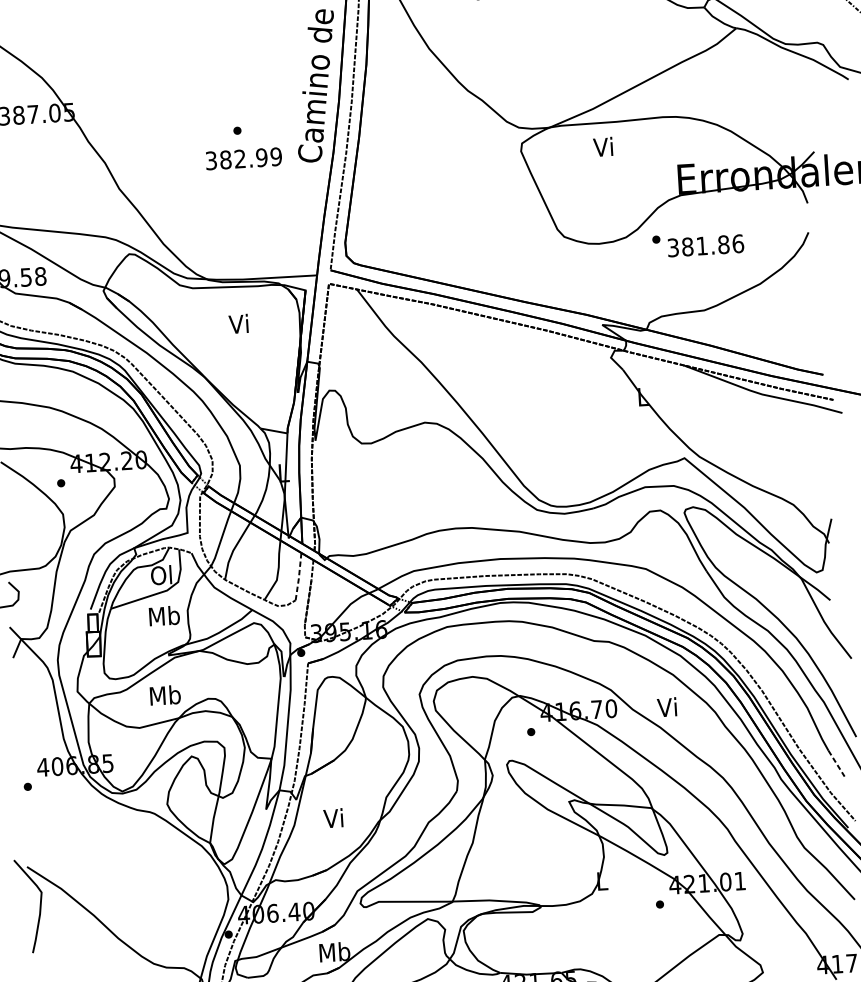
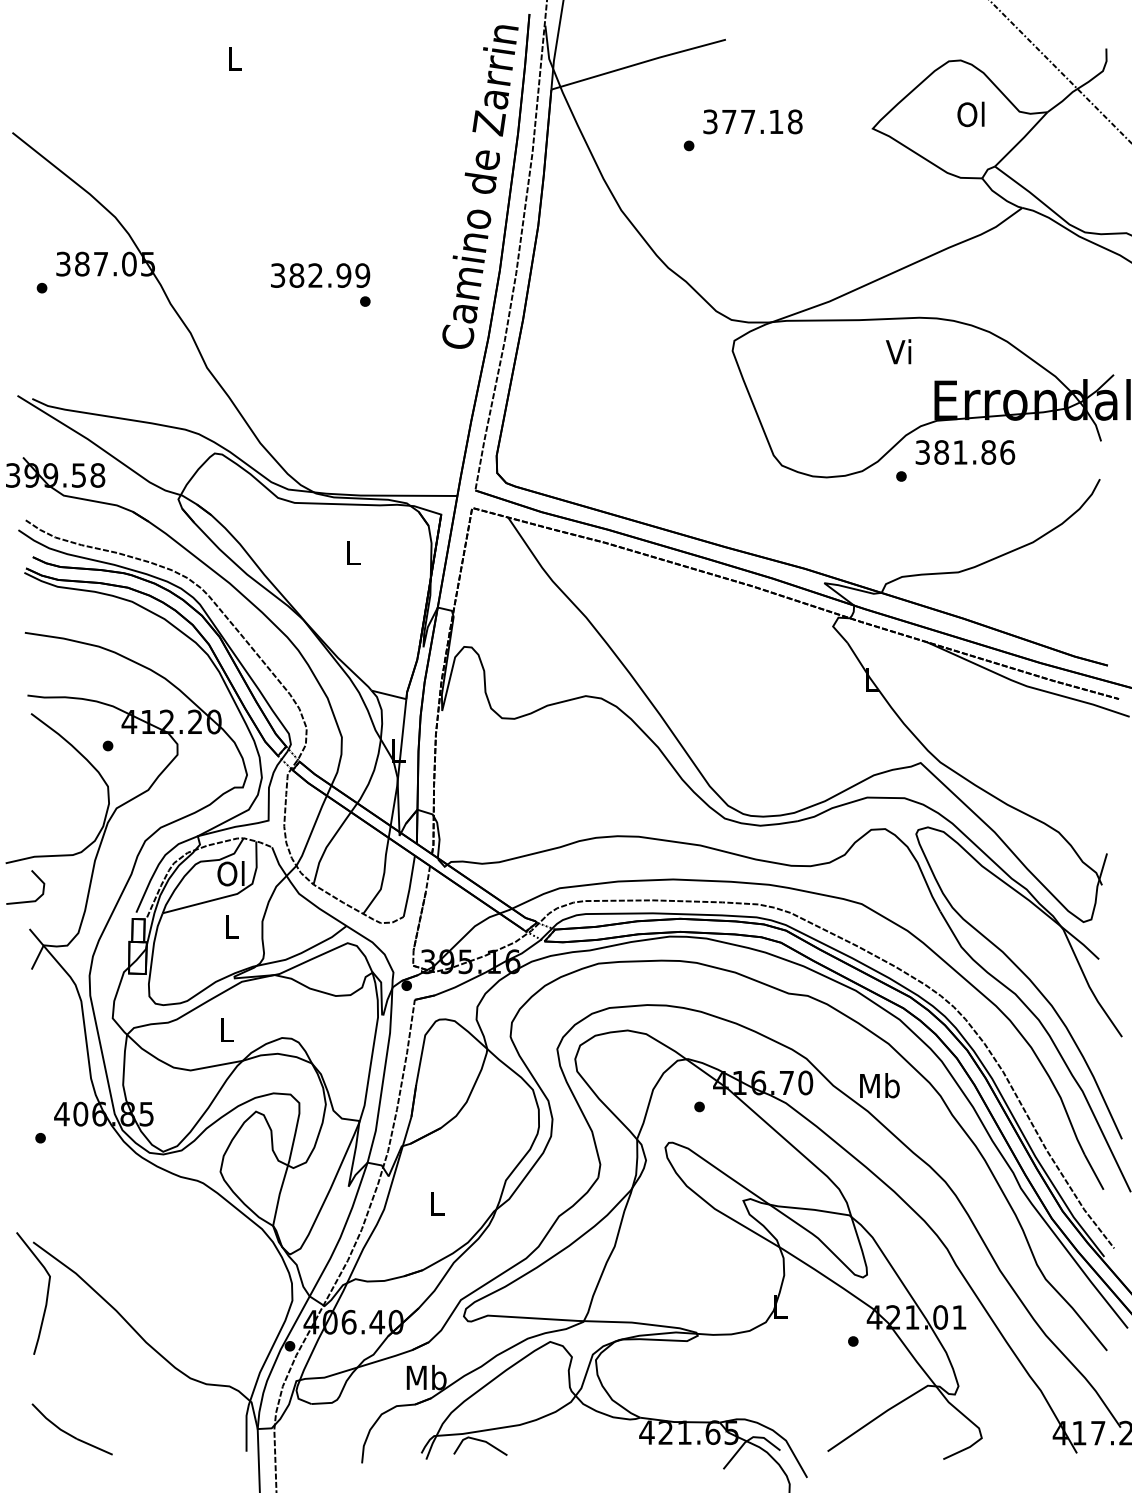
text: (603, 146) -> (898, 351), moved
text: (243, 158) -> (320, 275), moved
text: (705, 245) -> (965, 452), moved
text: (237, 323) -> (350, 552), Vi -> L
line: (298, 576) -> (409, 886), dashed -> solid
text: (164, 615) -> (231, 926), Mb -> L
text: (165, 694) -> (226, 1029), Mb -> L
text: (668, 707) -> (879, 1085), Vi -> Mb
line: (836, 763) -> (1094, 1172), dashed -> solid
text: (332, 817) -> (434, 1202), Vi -> L

